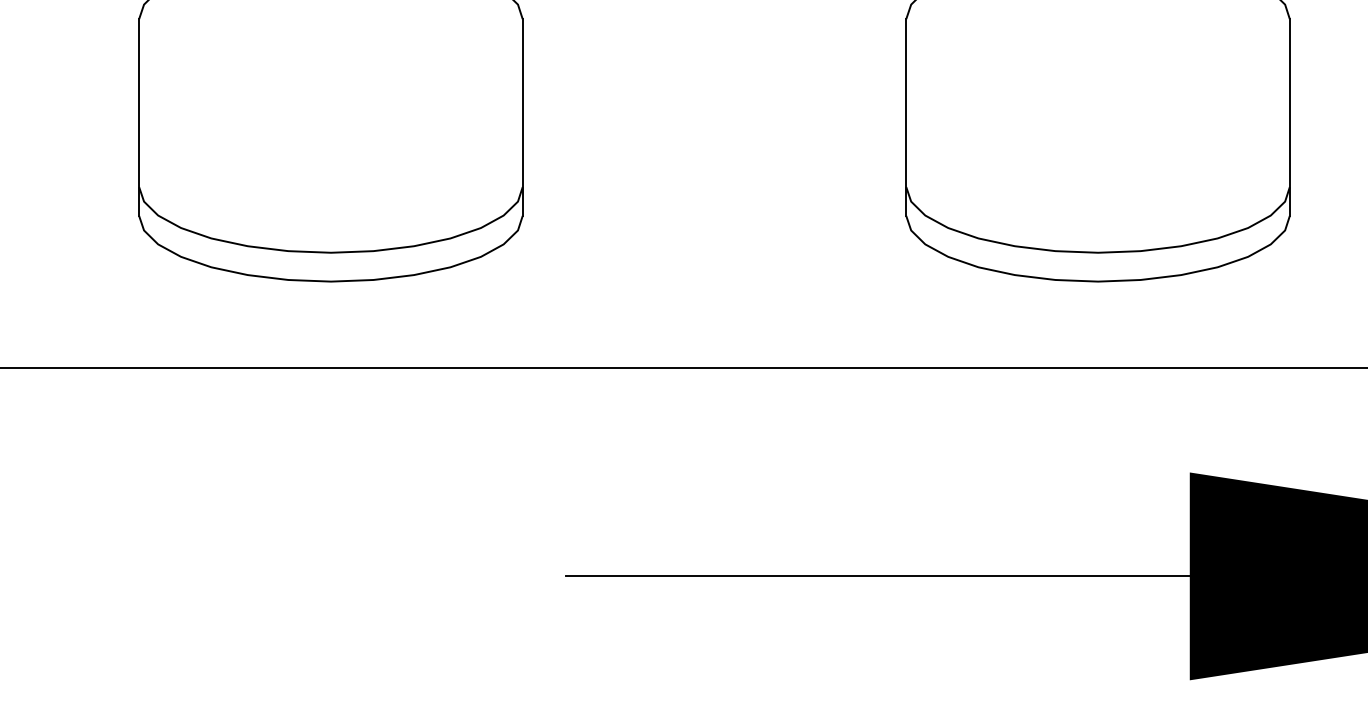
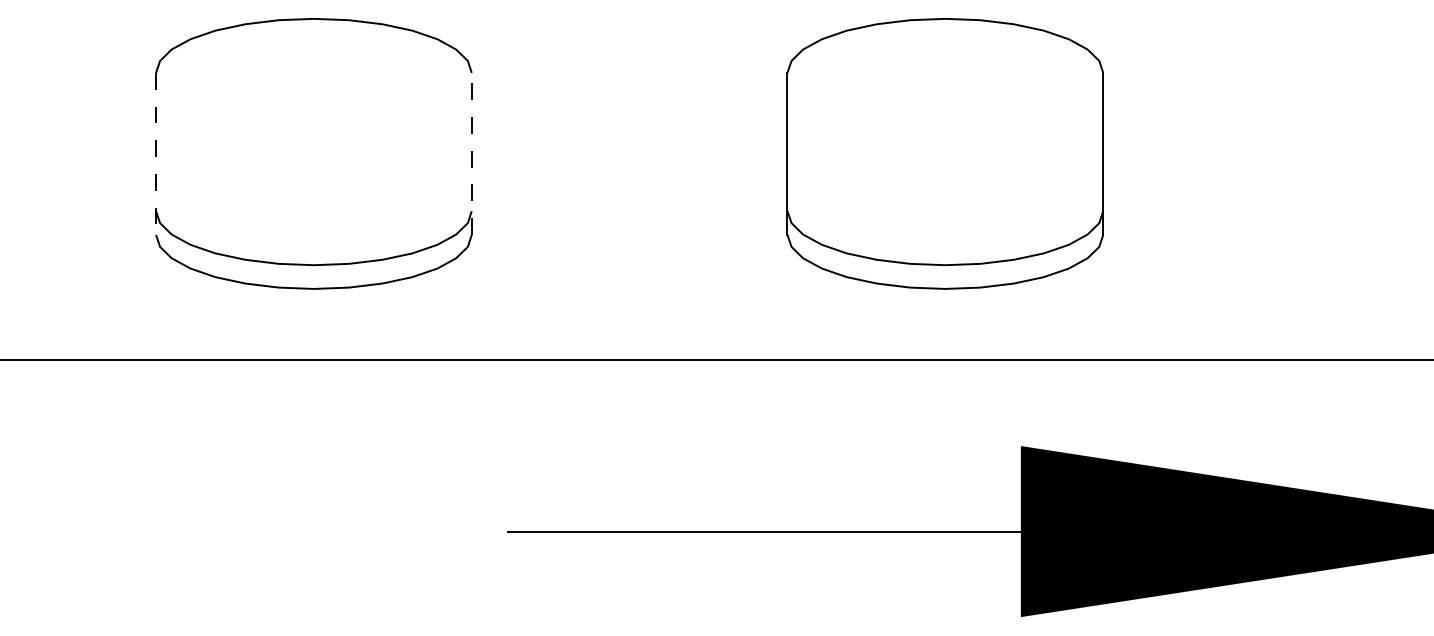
line: (139, 117) -> (156, 153), solid -> dashed
line: (522, 117) -> (471, 153), solid -> dashed

